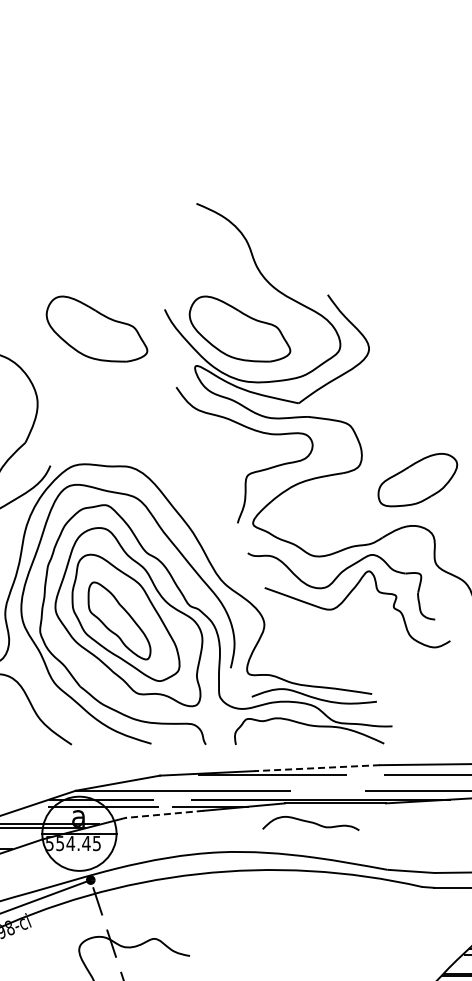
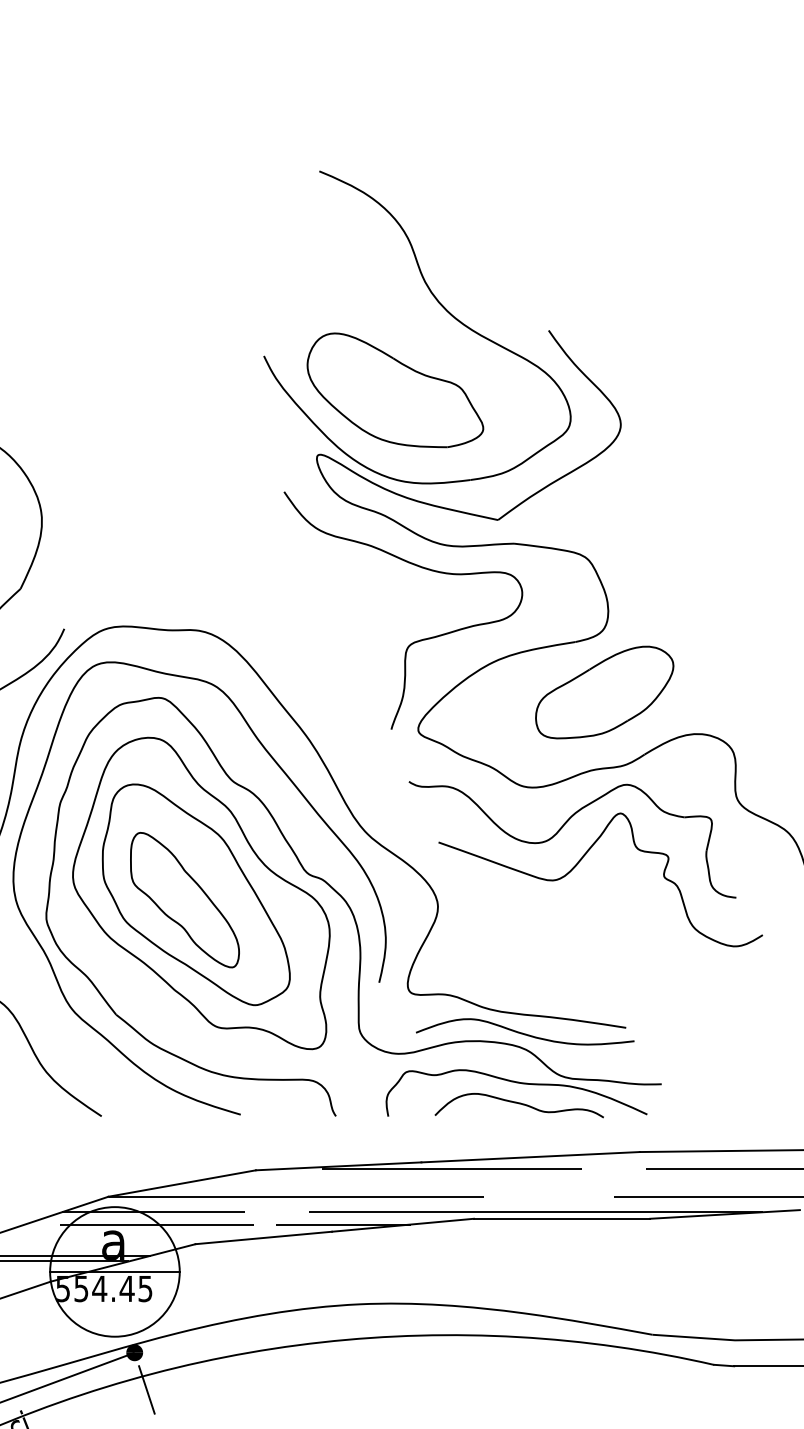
part: (96, 328) -> (144, 389), removed
part: (417, 480) -> (604, 693), moved
line: (317, 768) -> (530, 1157), dashed -> solid
line: (164, 814) -> (263, 1238), dashed -> solid
curve: (310, 823) -> (518, 1105), moved

